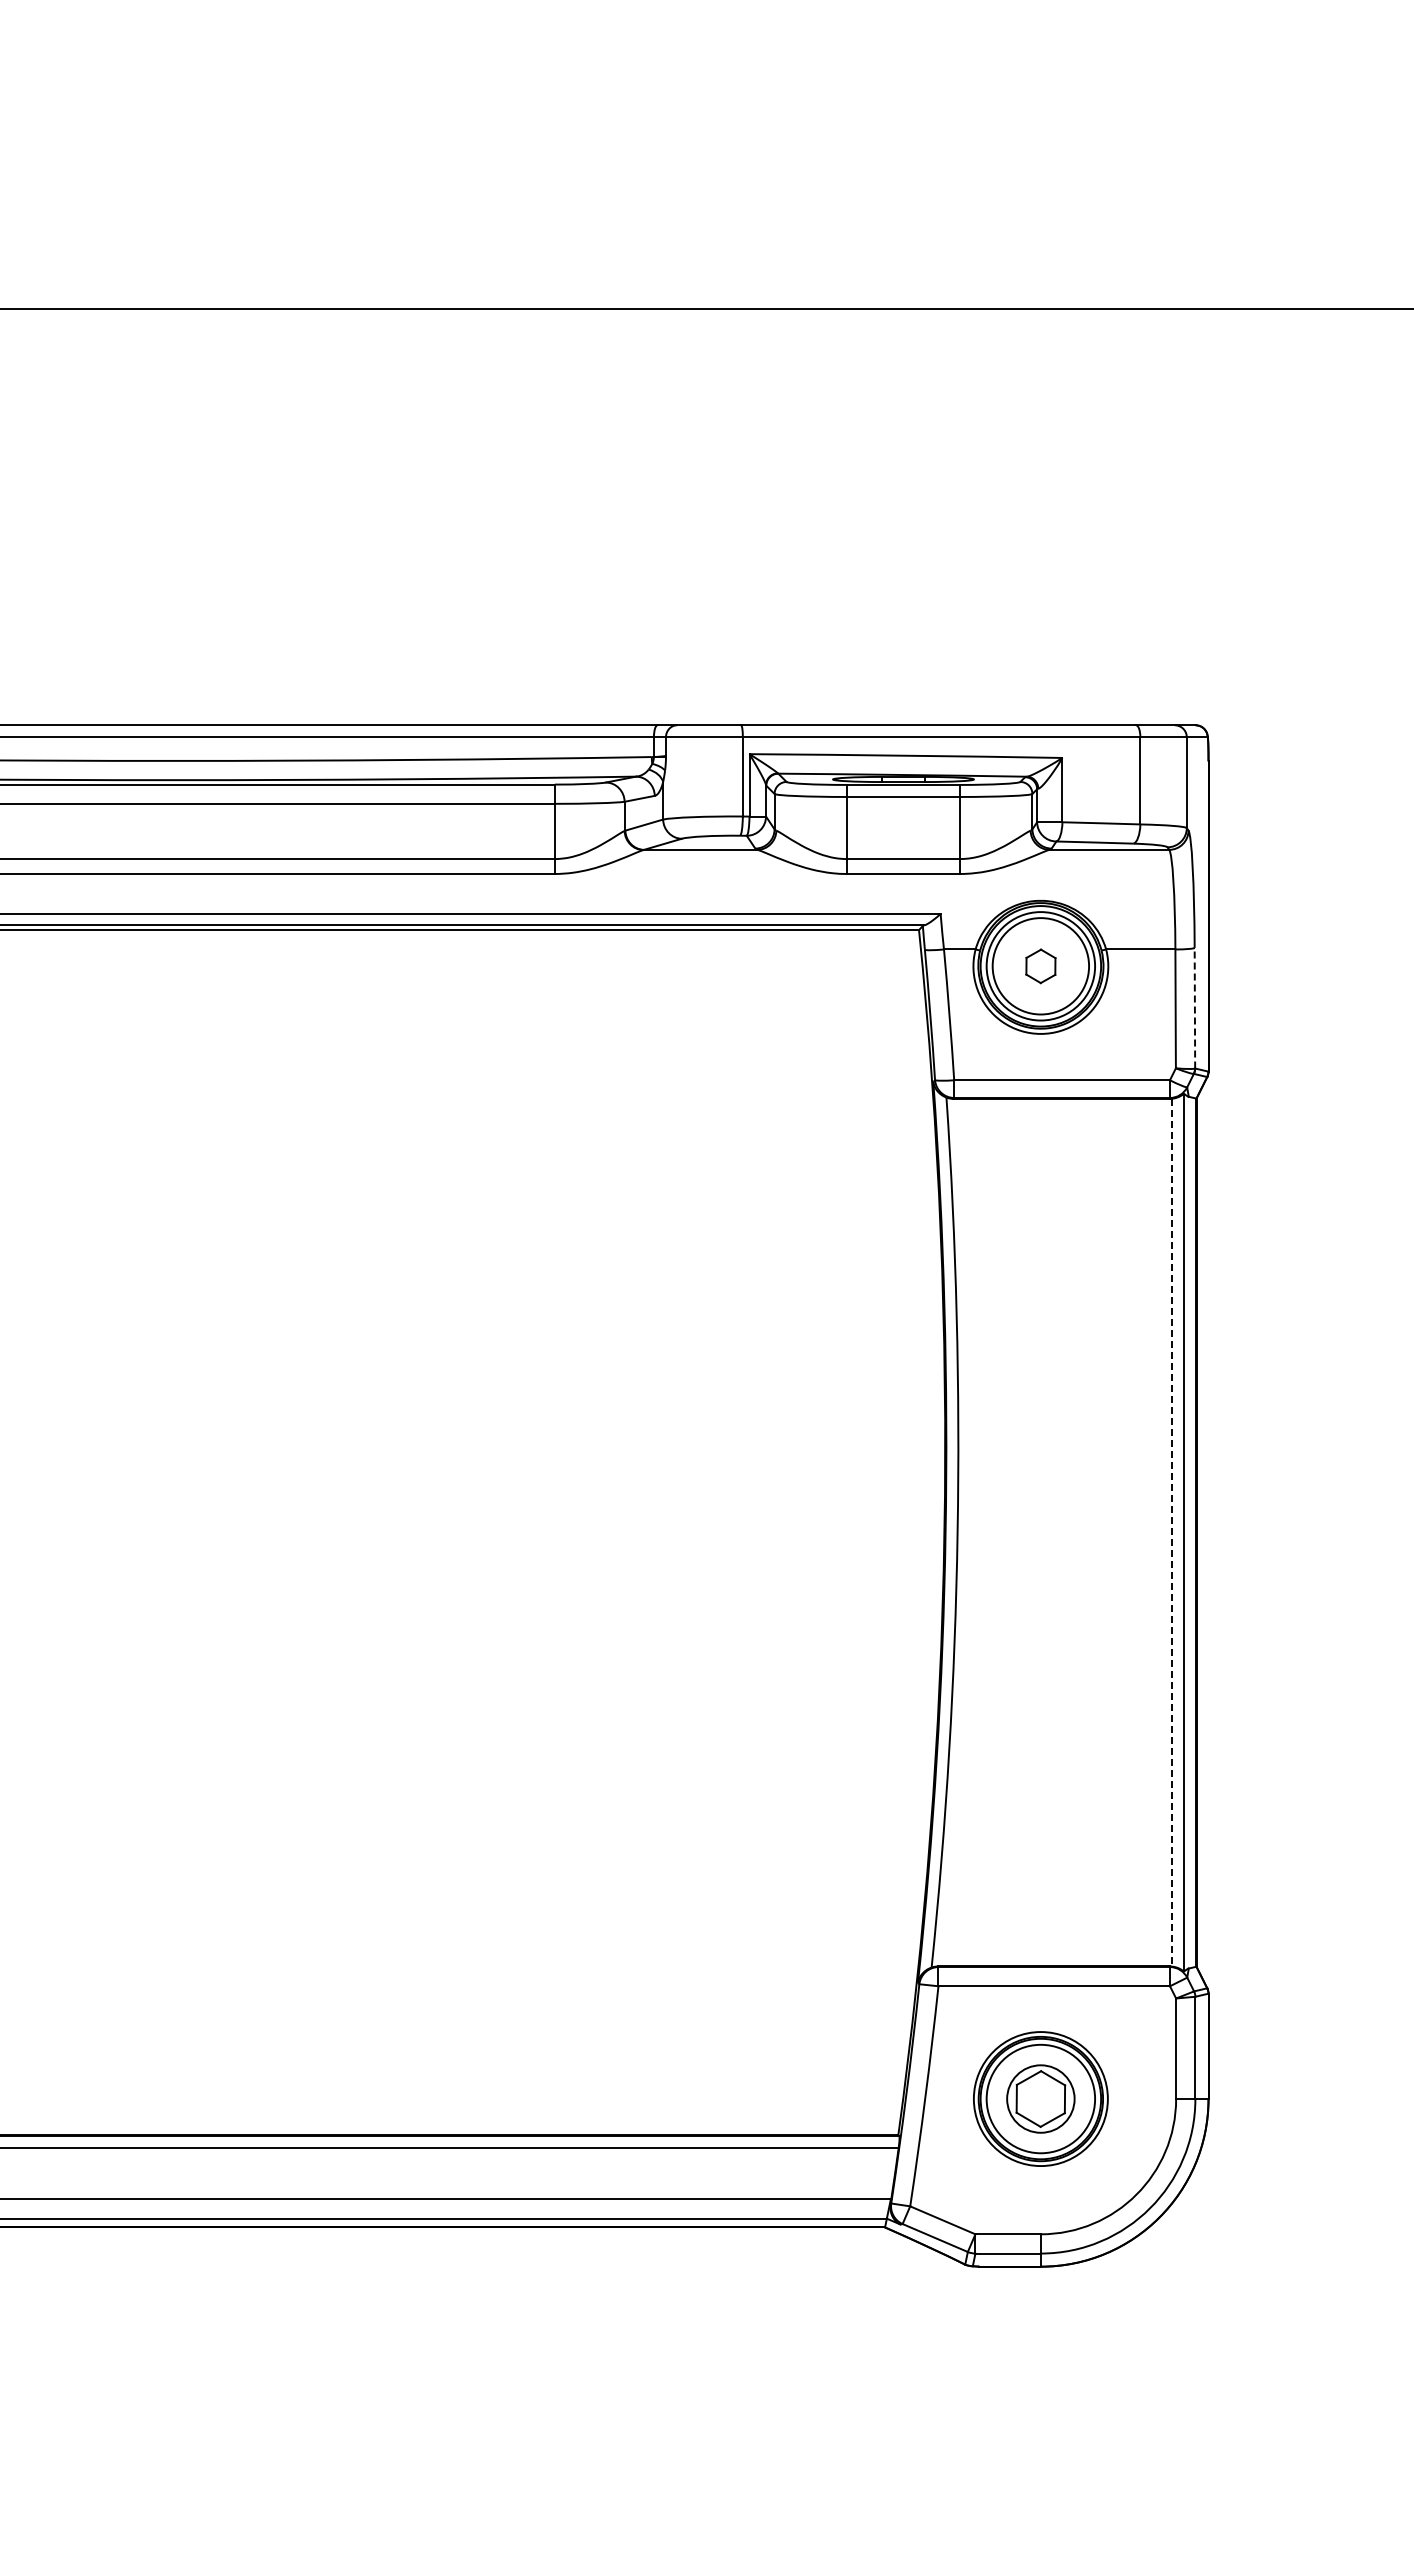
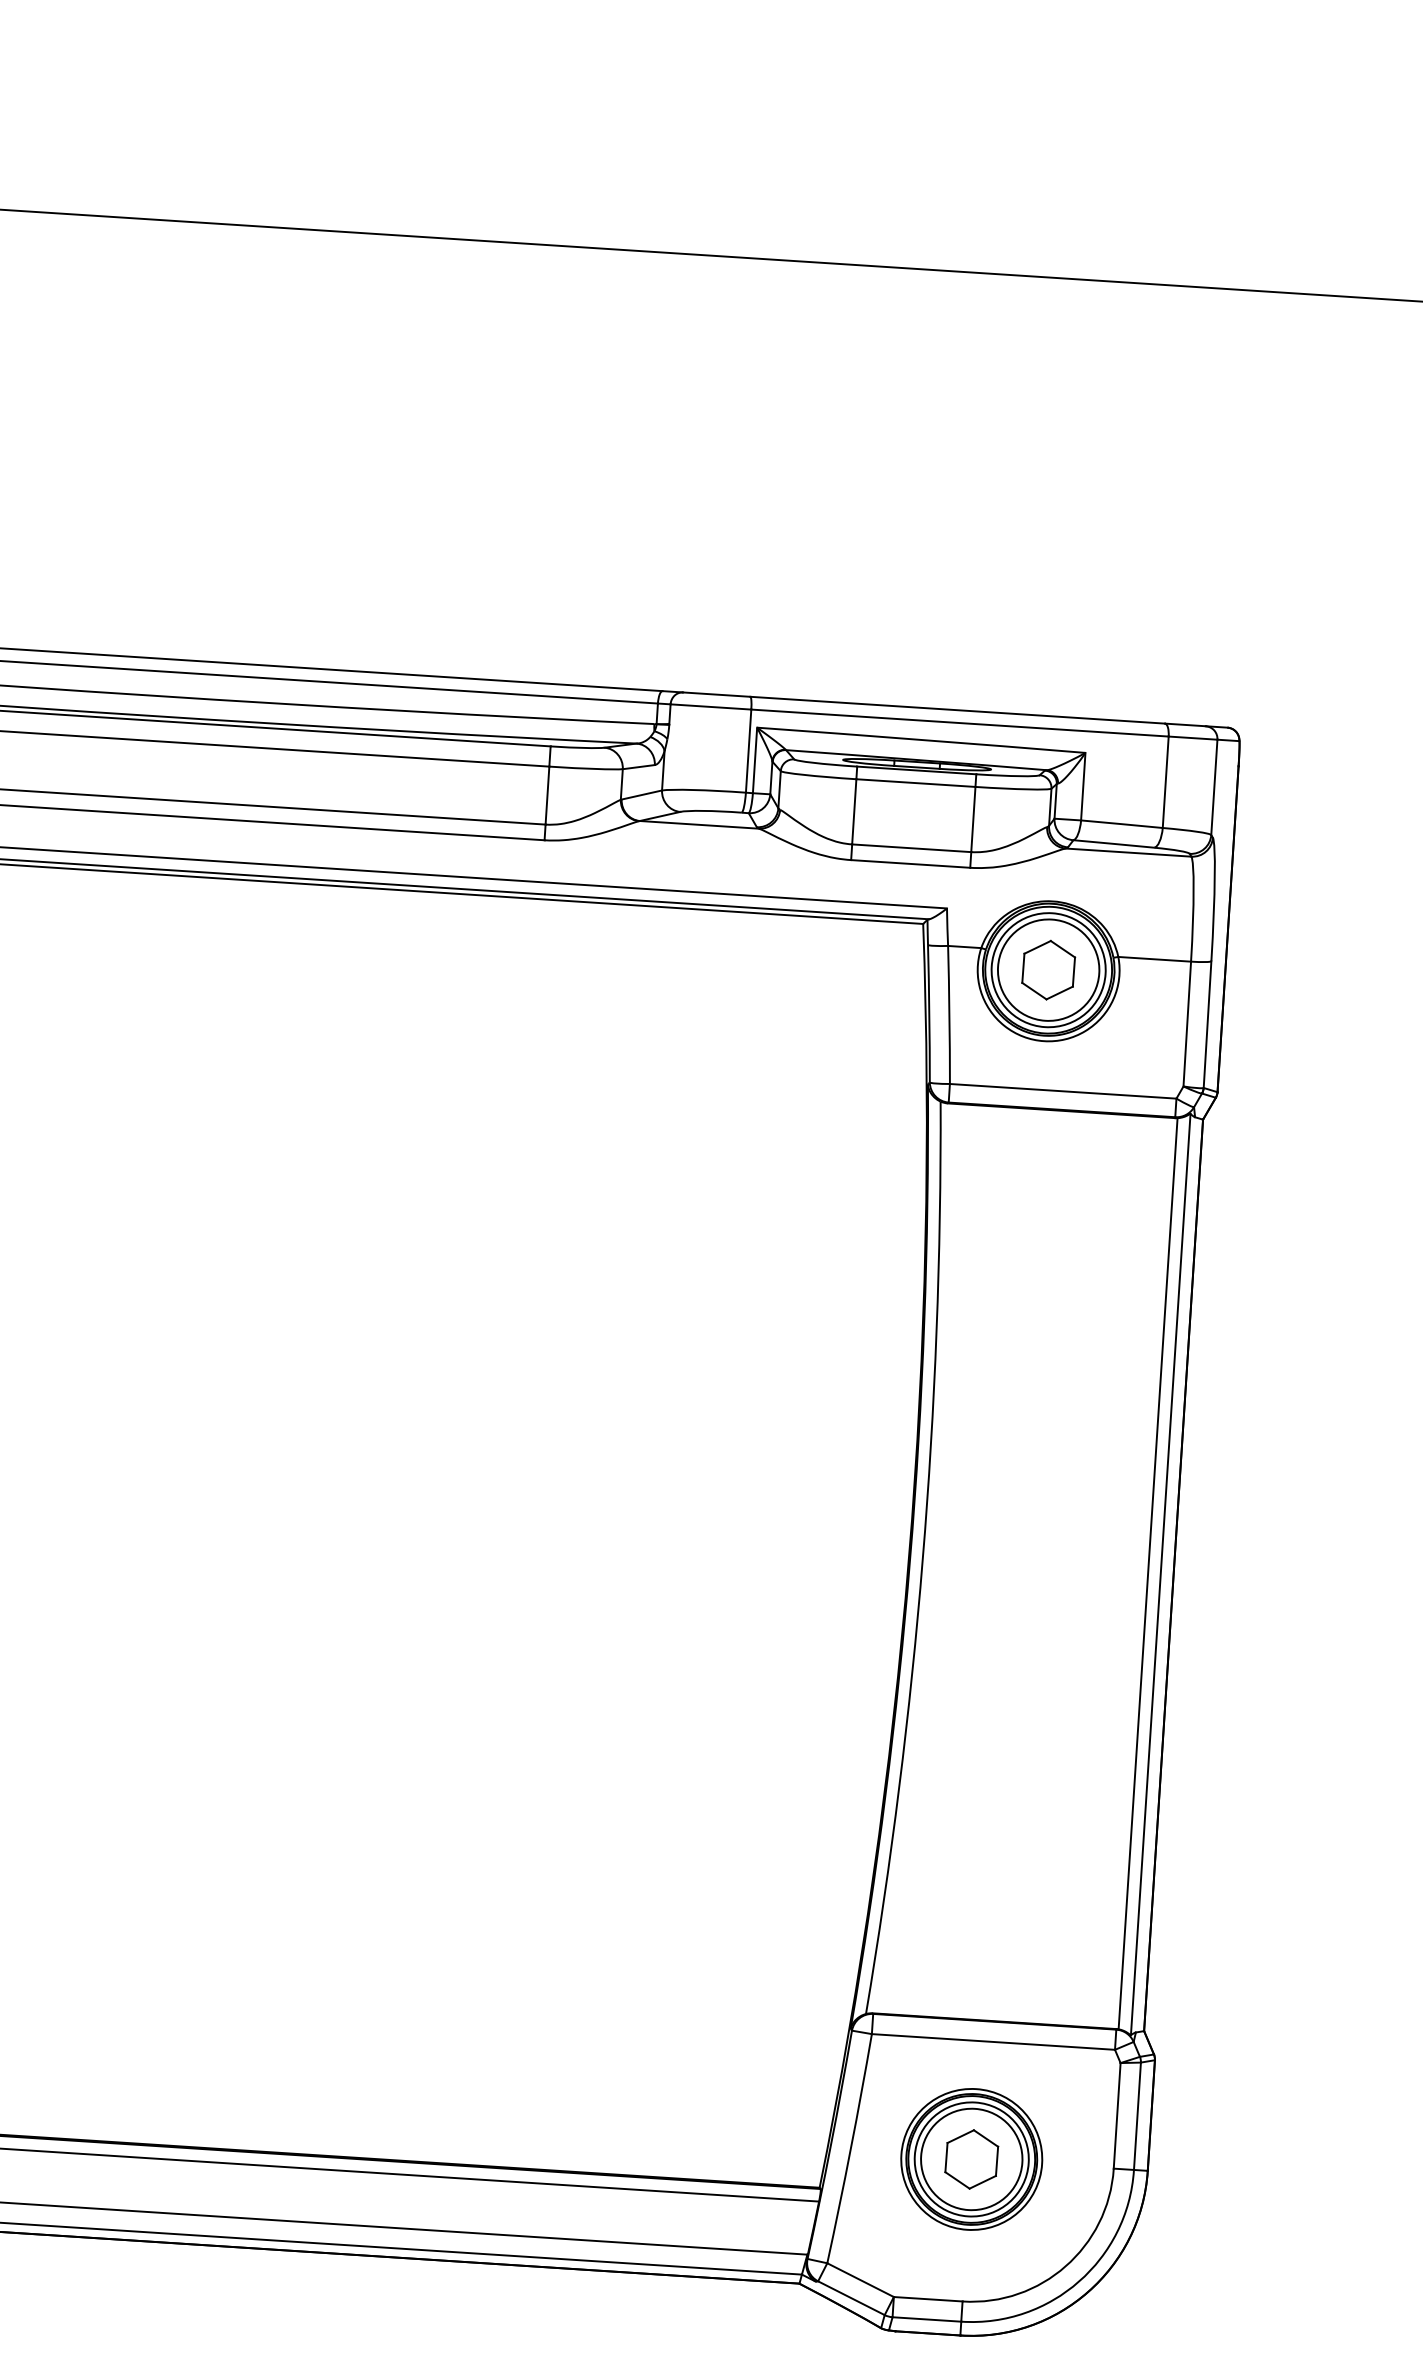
part: (1040, 966) -> (1048, 970), size x1.67
line: (1194, 1007) -> (1207, 1023), dashed -> solid
line: (1172, 1532) -> (1148, 1573), dashed -> solid
circle: (1040, 2098) -> (971, 2158), size x1.43

